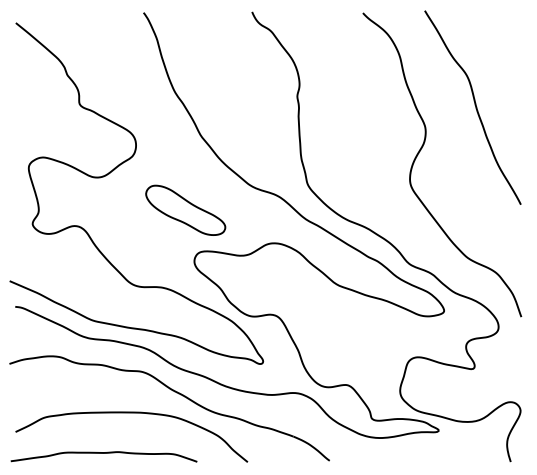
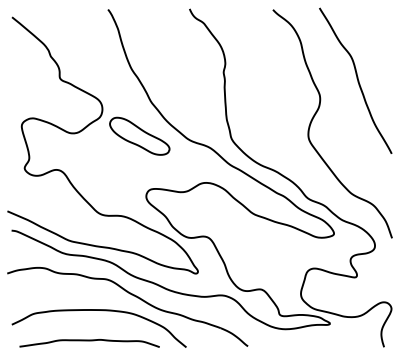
part: (185, 209) -> (139, 135), moved
curve: (103, 453) -> (89, 340), moved

